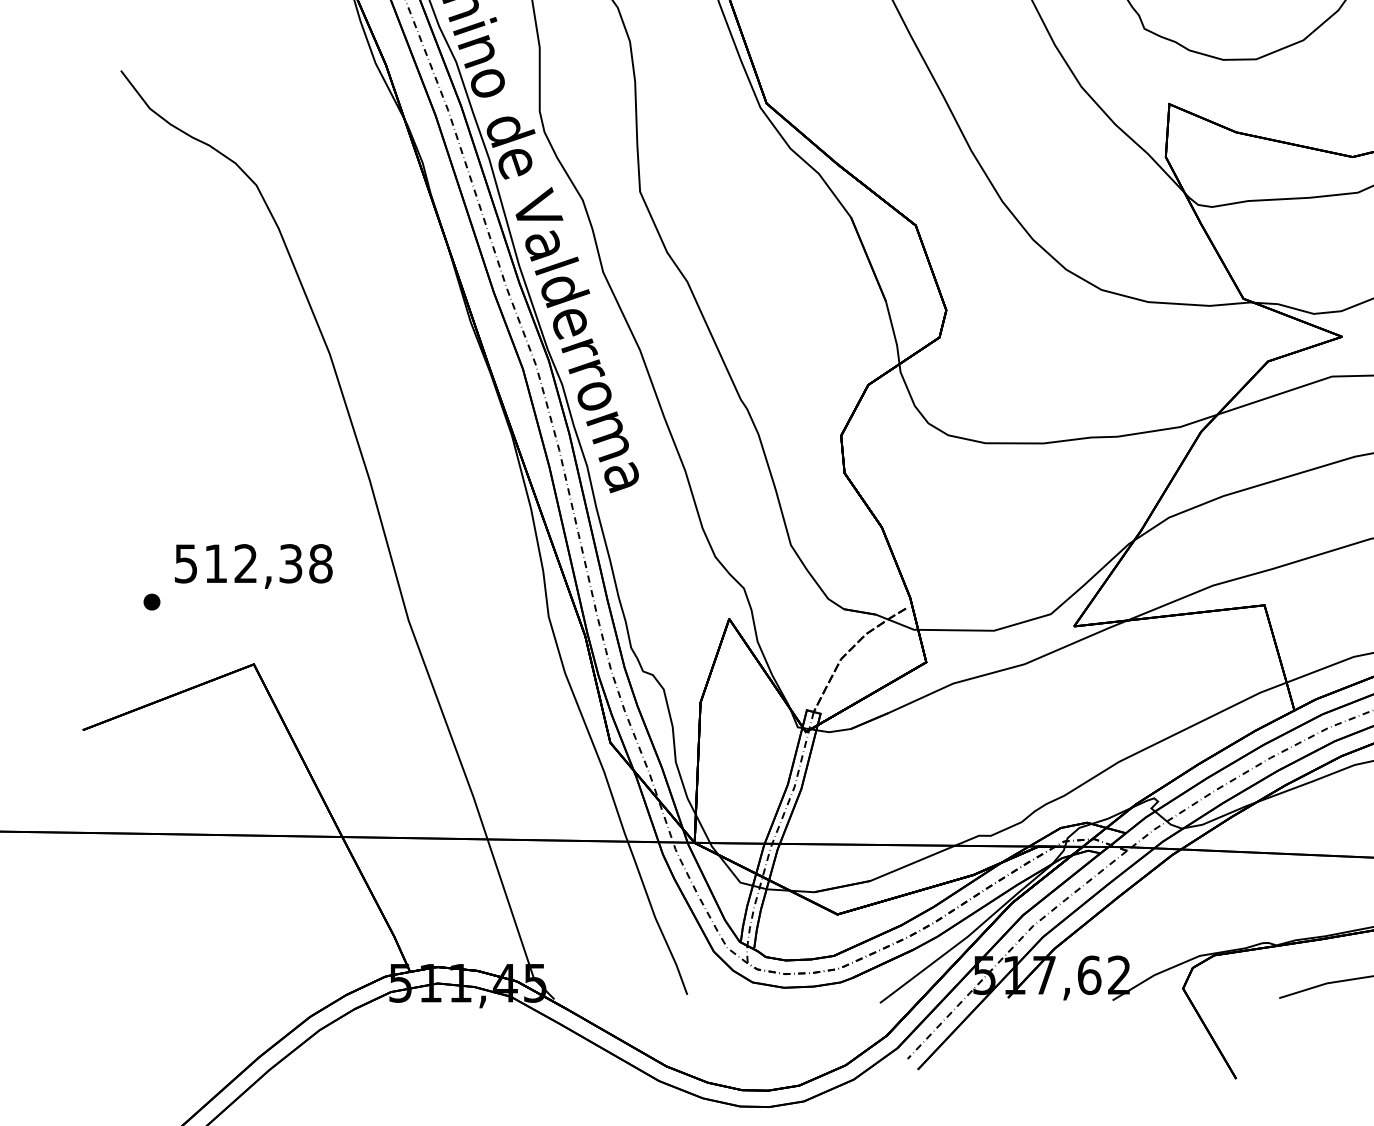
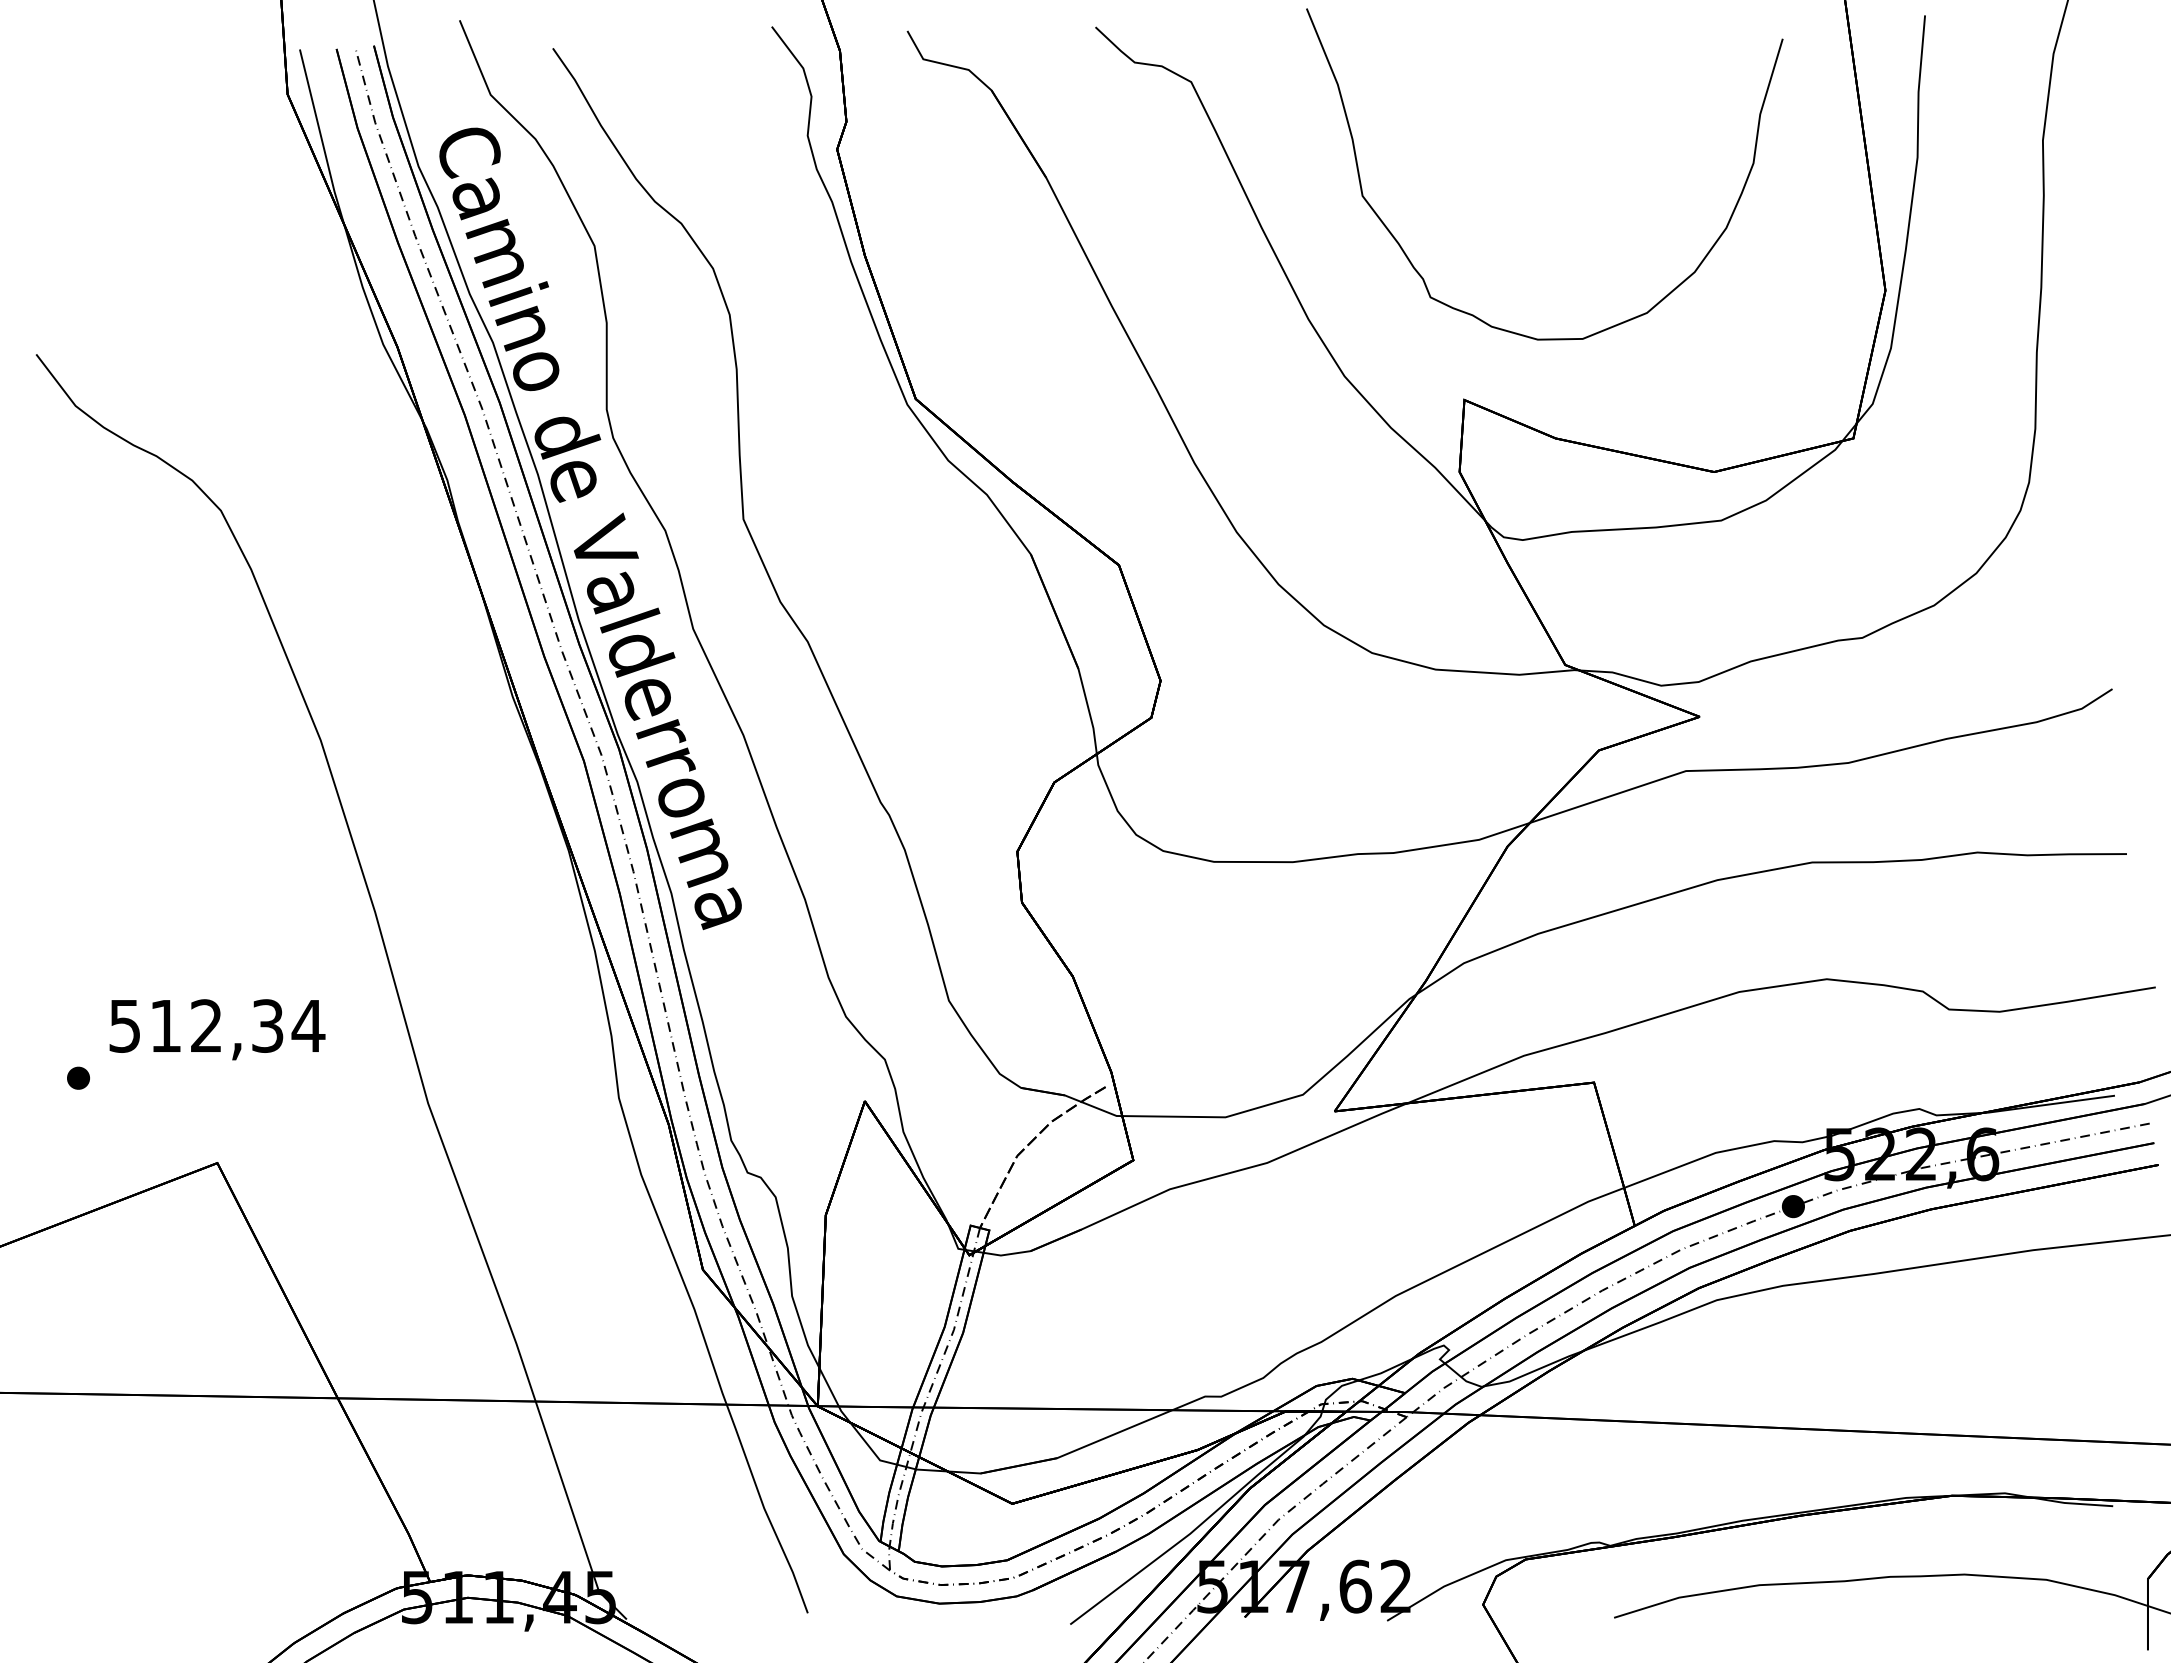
text: (320, 563) -> (308, 1025), 512,38 -> 512,34

